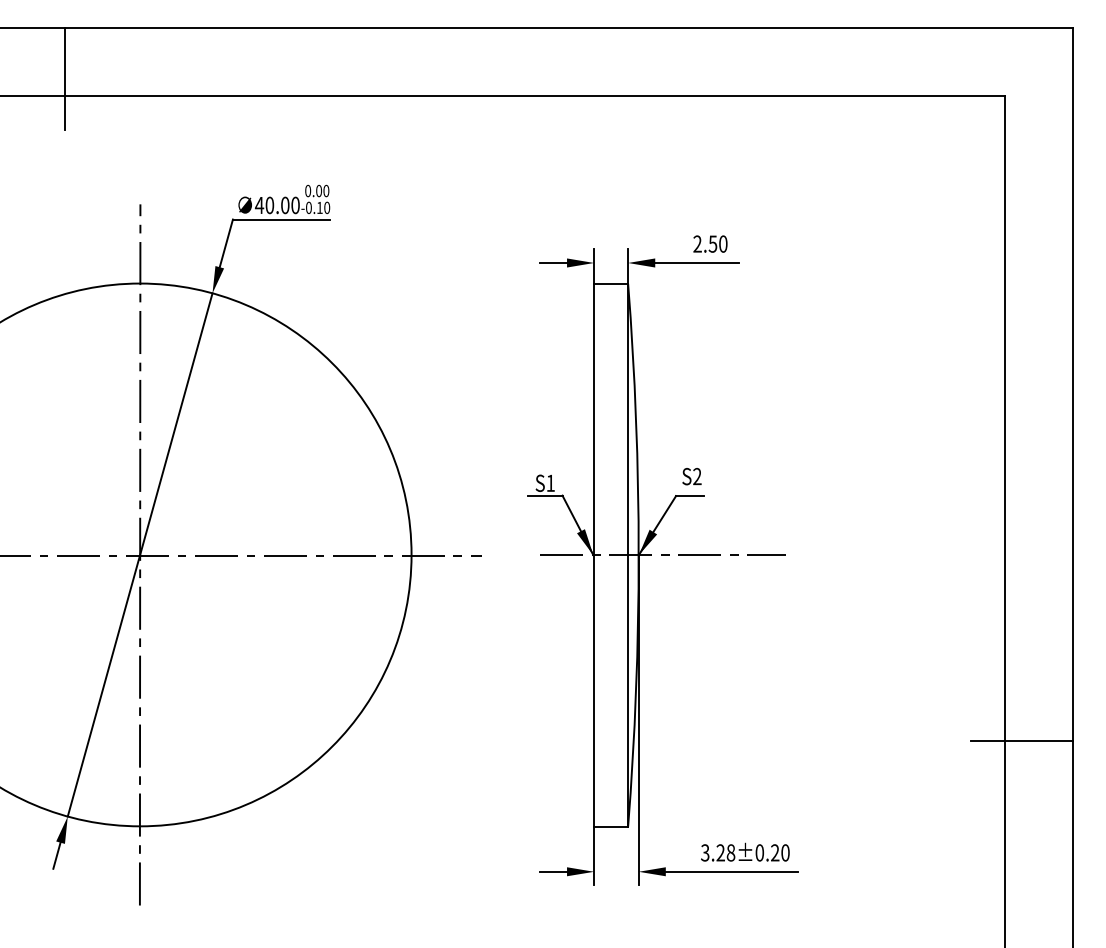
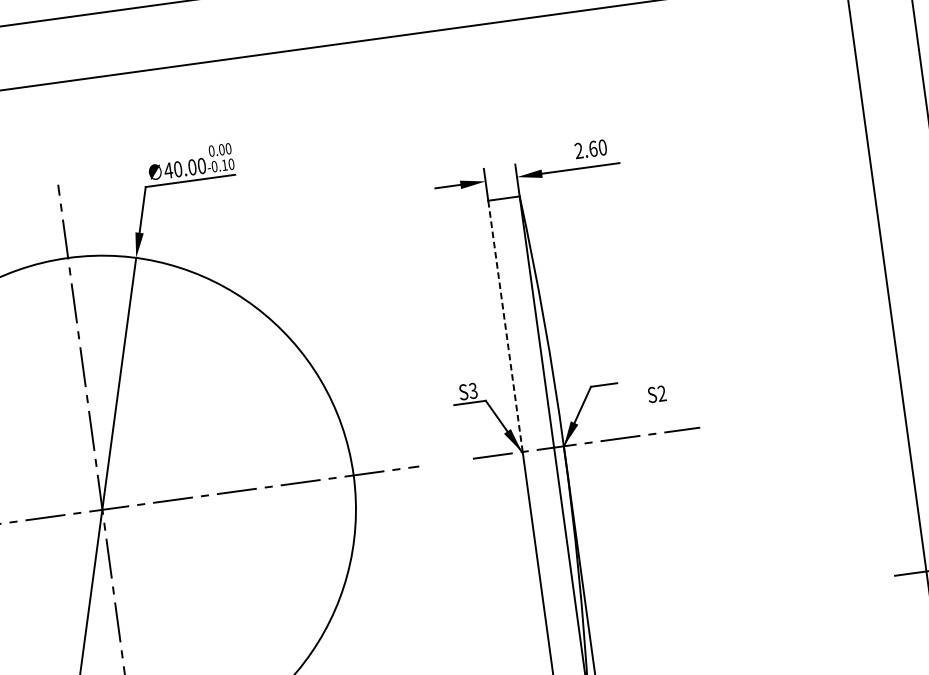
text: (712, 243) -> (592, 148), 2.50 -> 2.60
line: (594, 419) -> (505, 326), solid -> dashed
text: (691, 476) -> (656, 394), moved
text: (550, 483) -> (473, 391), S1 -> S3

